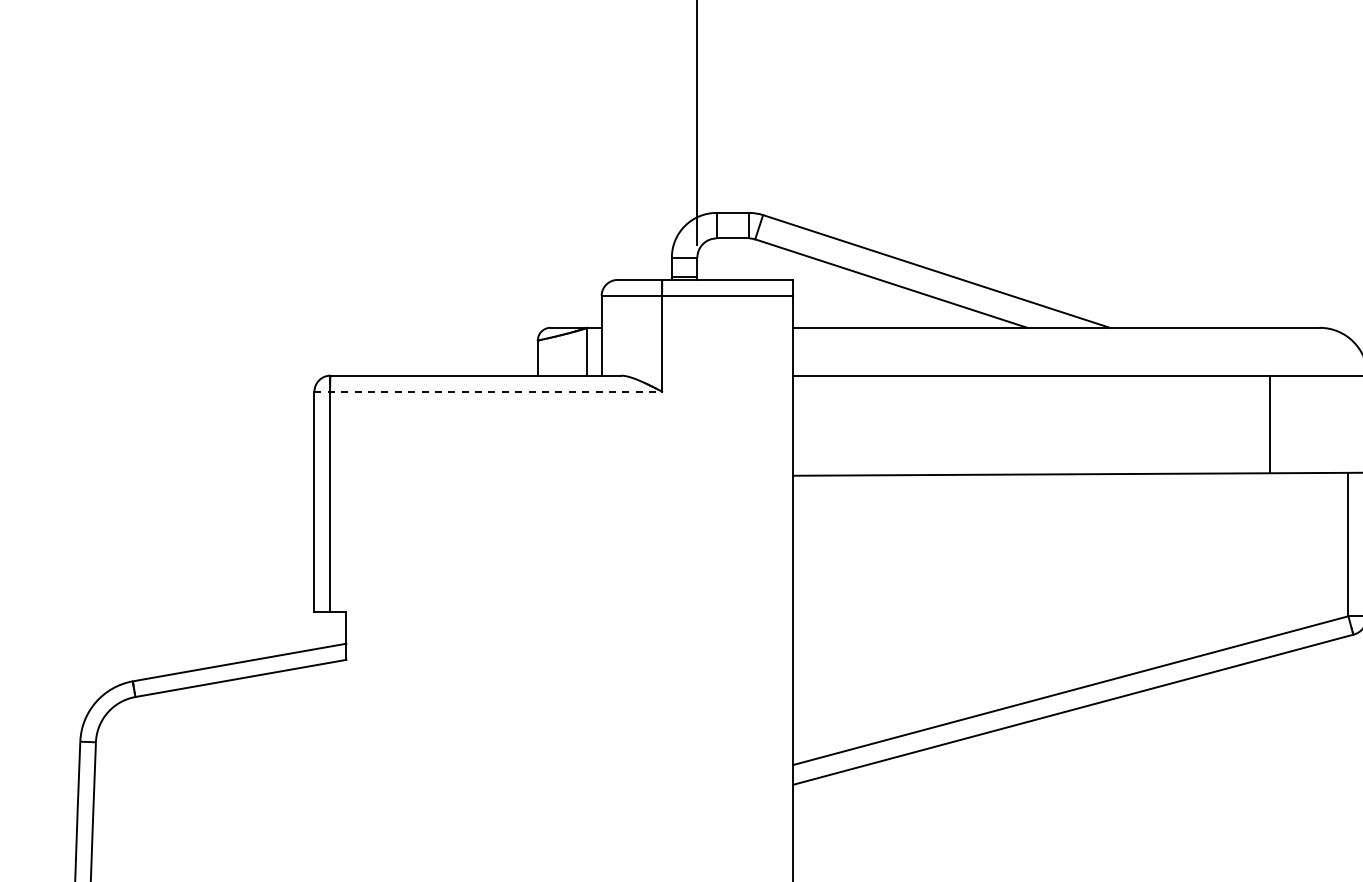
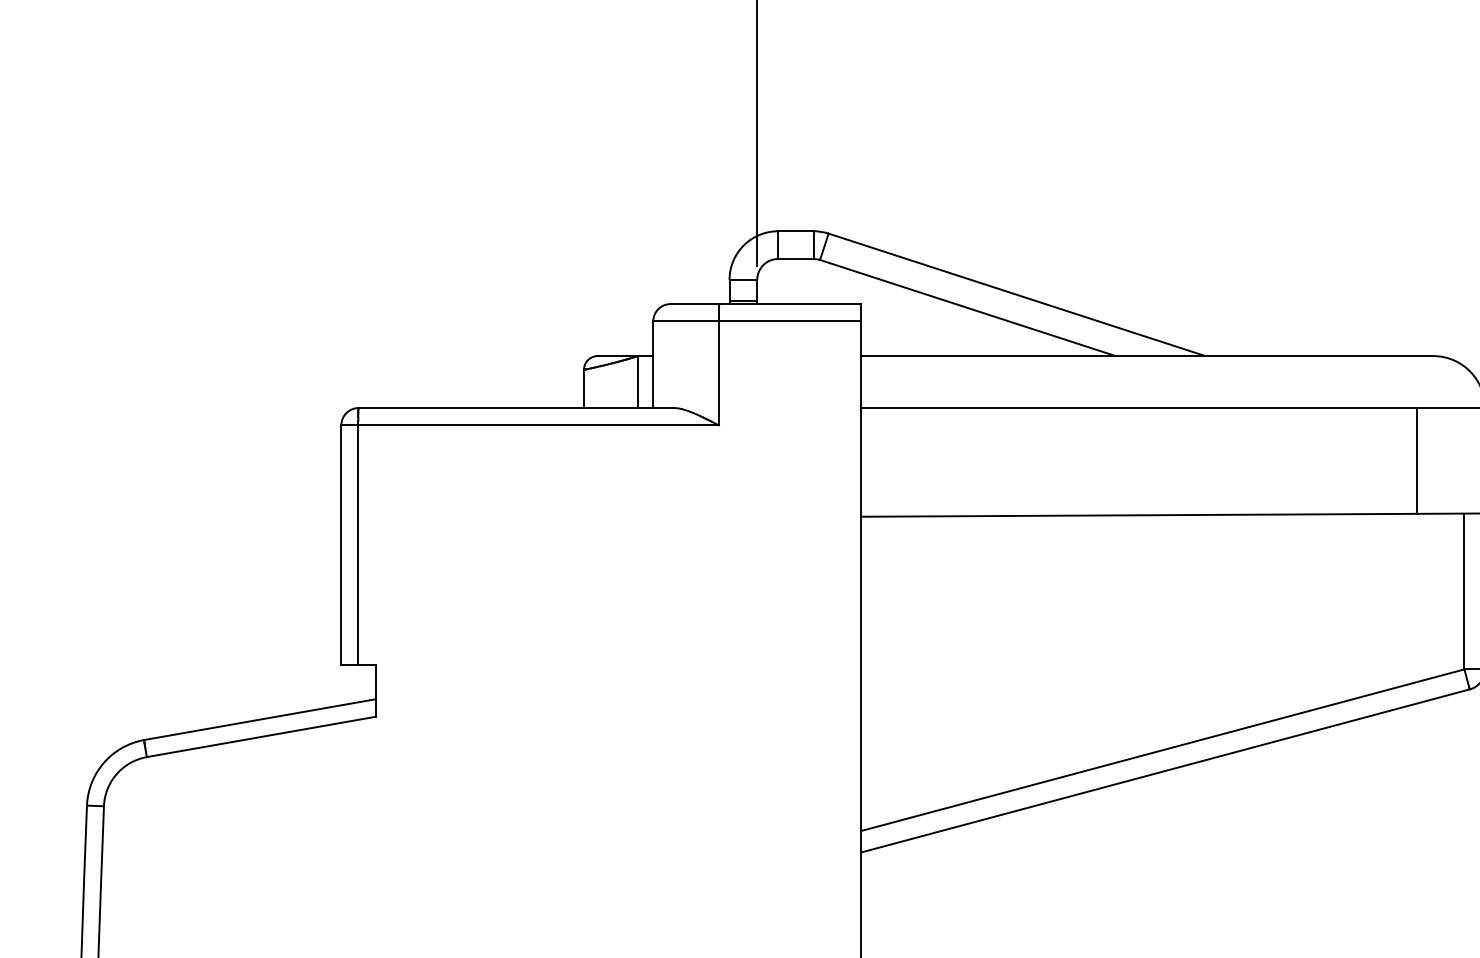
line: (488, 391) -> (530, 425), dashed -> solid
line: (1269, 424) -> (1416, 461), moved

